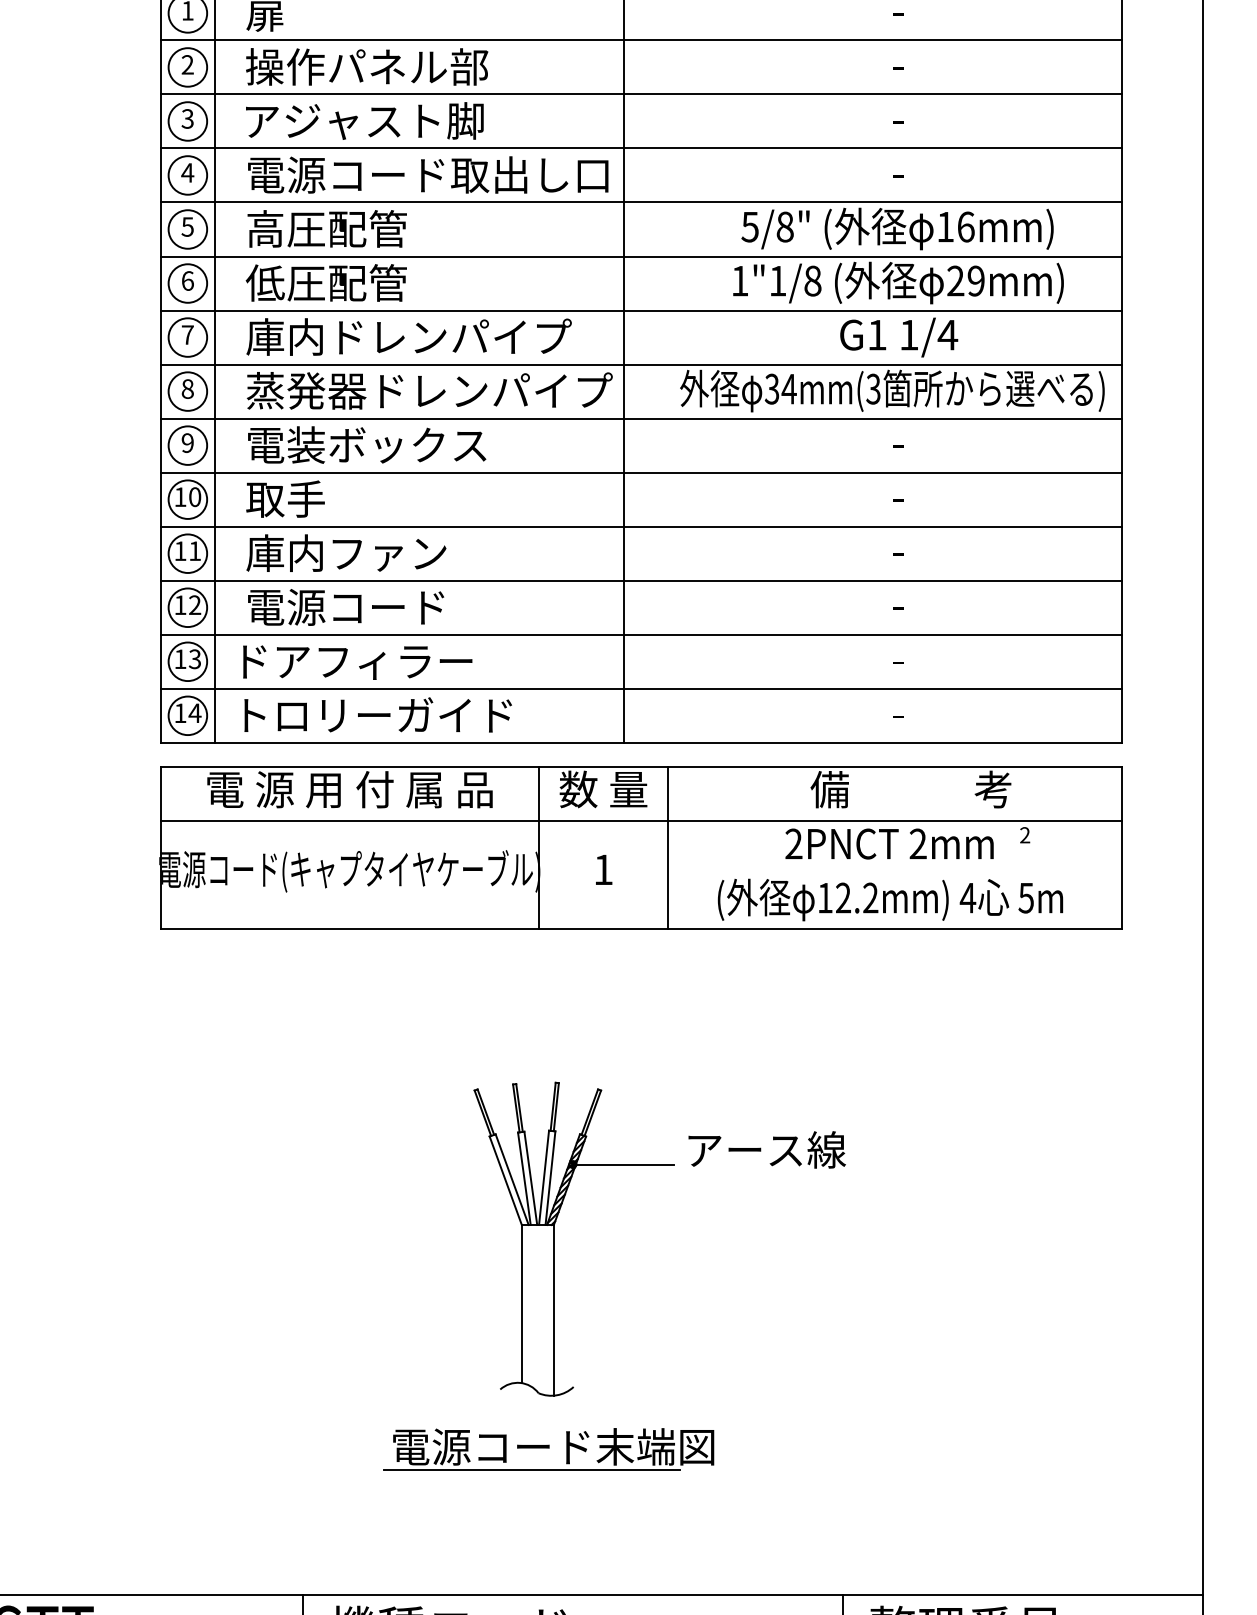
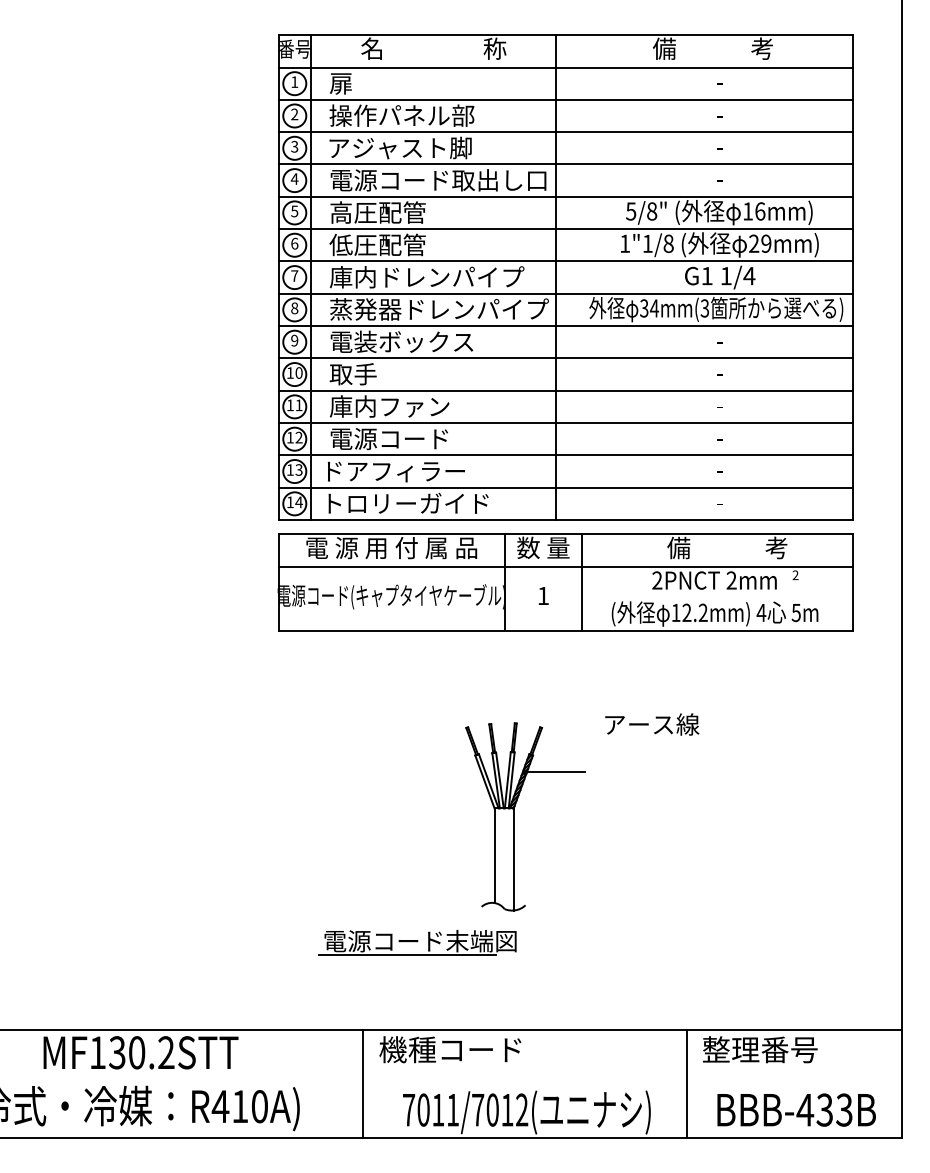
text: (767, 1149) -> (652, 724), moved
part: (548, 1449) -> (417, 942), moved

